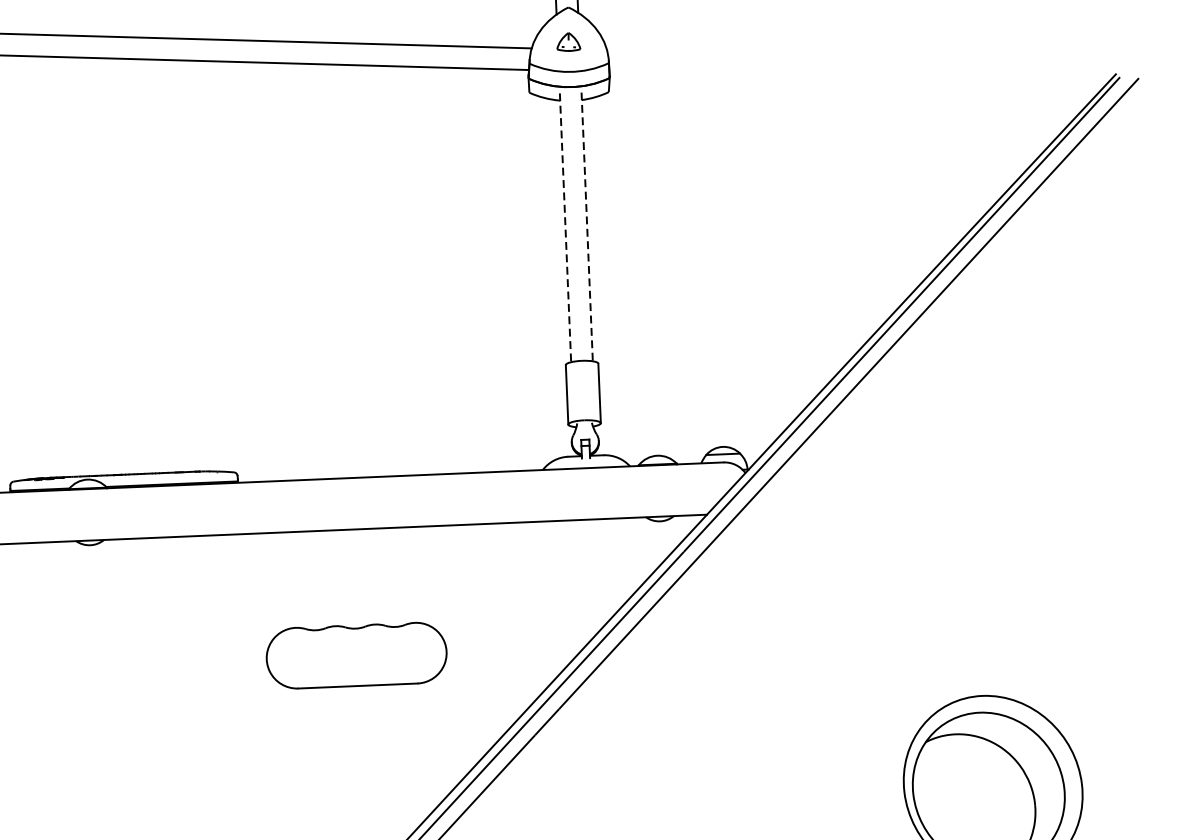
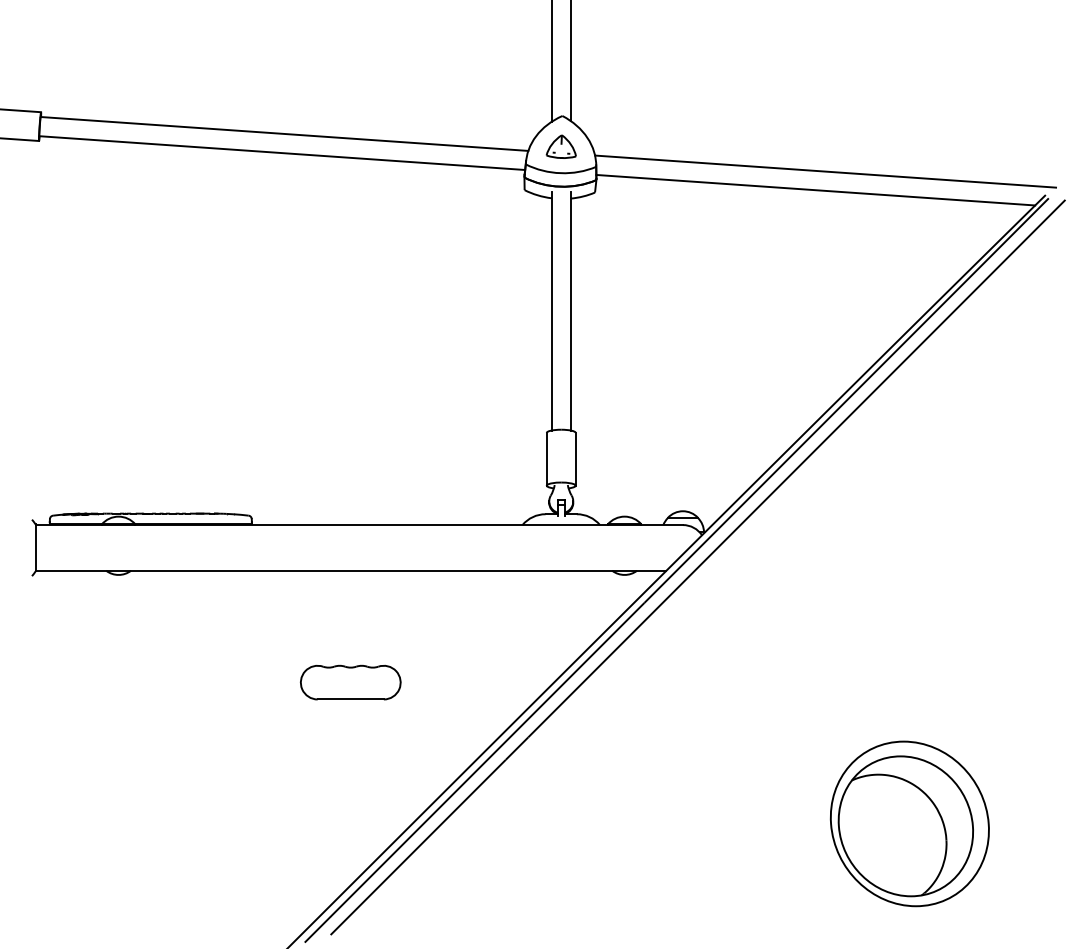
part: (567, 41) -> (560, 146), size x1.43
line: (867, 57) -> (825, 171), added
line: (856, 78) -> (815, 189), added
line: (586, 227) -> (570, 311), dashed -> solid
line: (565, 228) -> (551, 311), dashed -> solid
part: (356, 655) -> (350, 682), size x0.62

